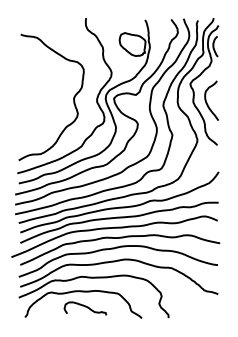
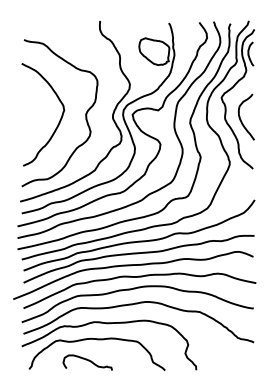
curve: (50, 104) -> (58, 121), added
curve: (85, 307) -> (87, 361), moved

